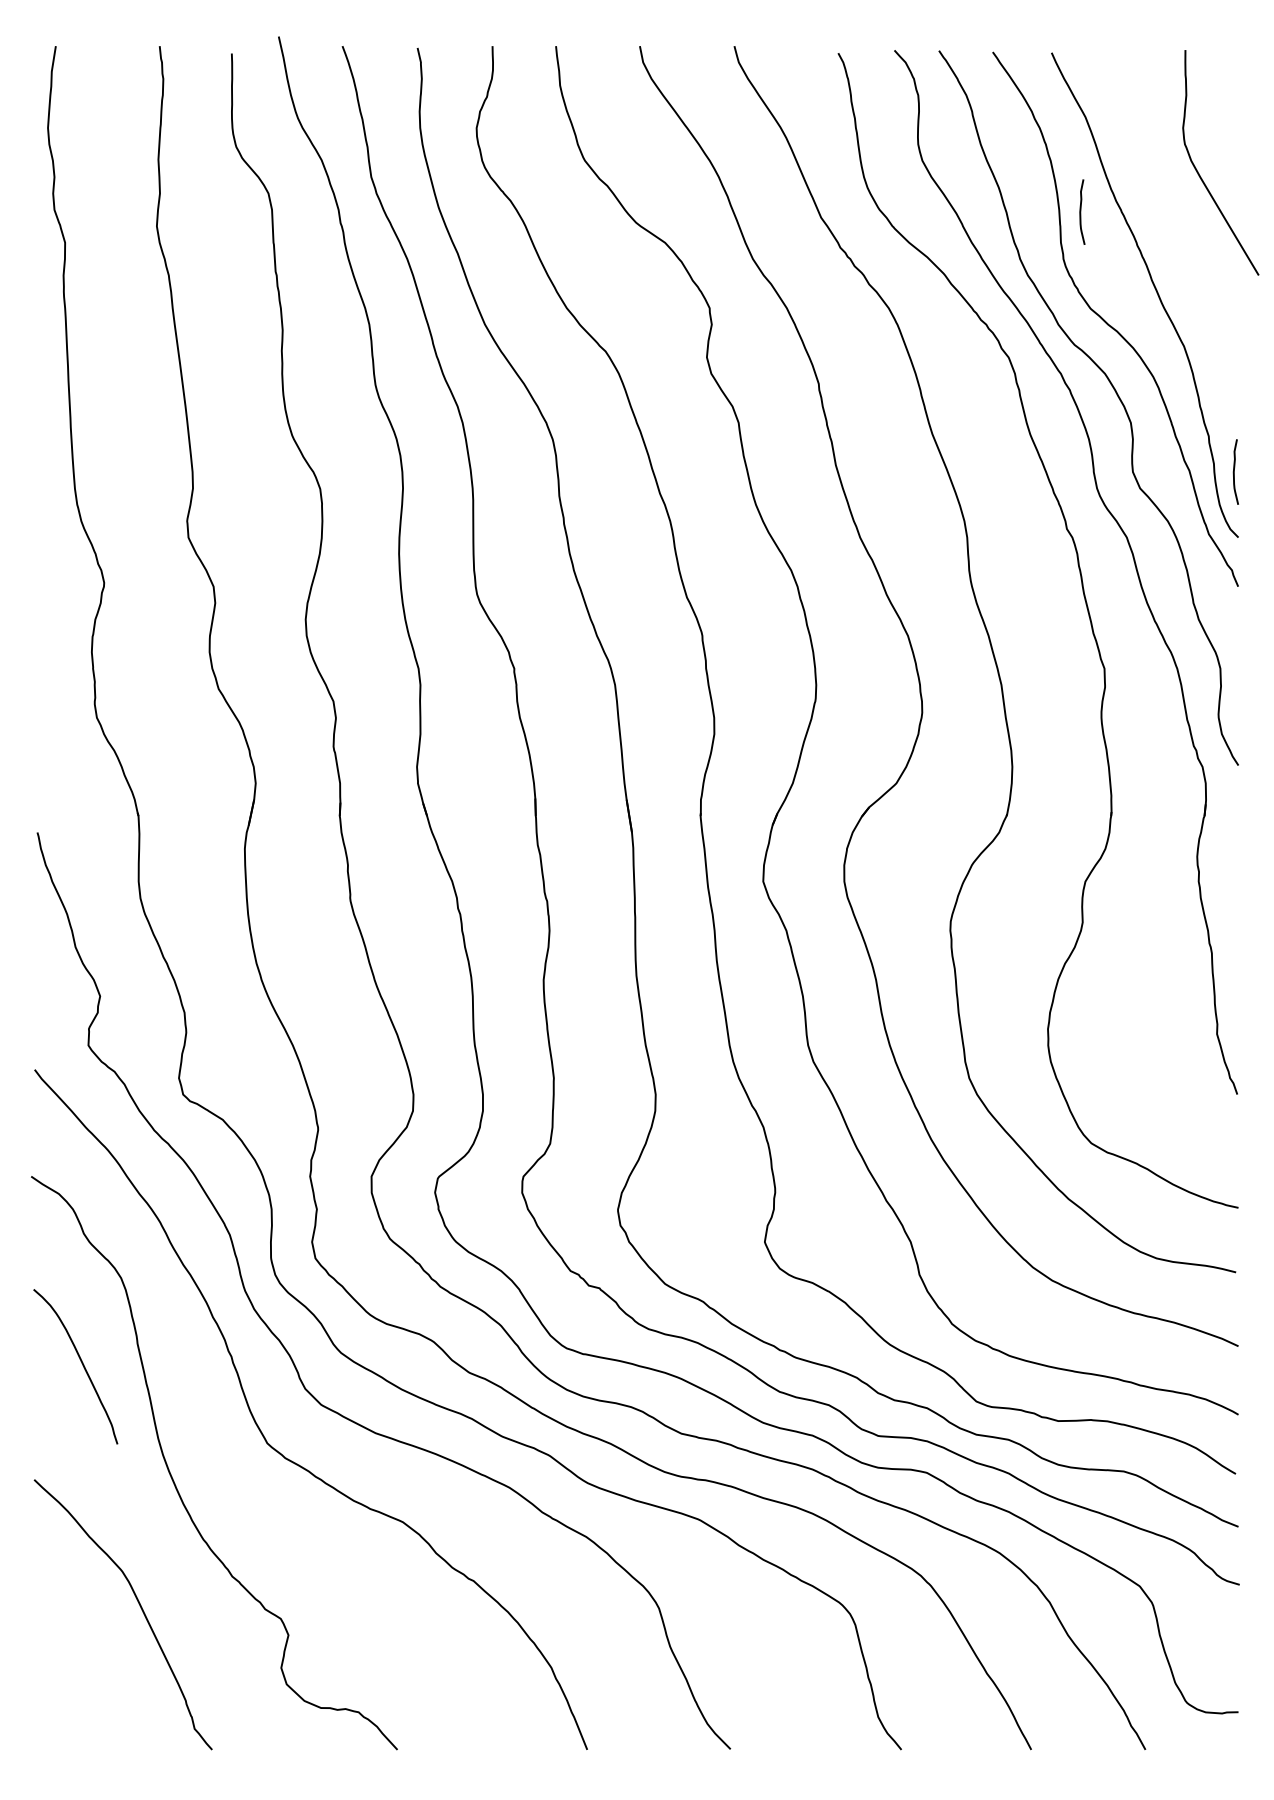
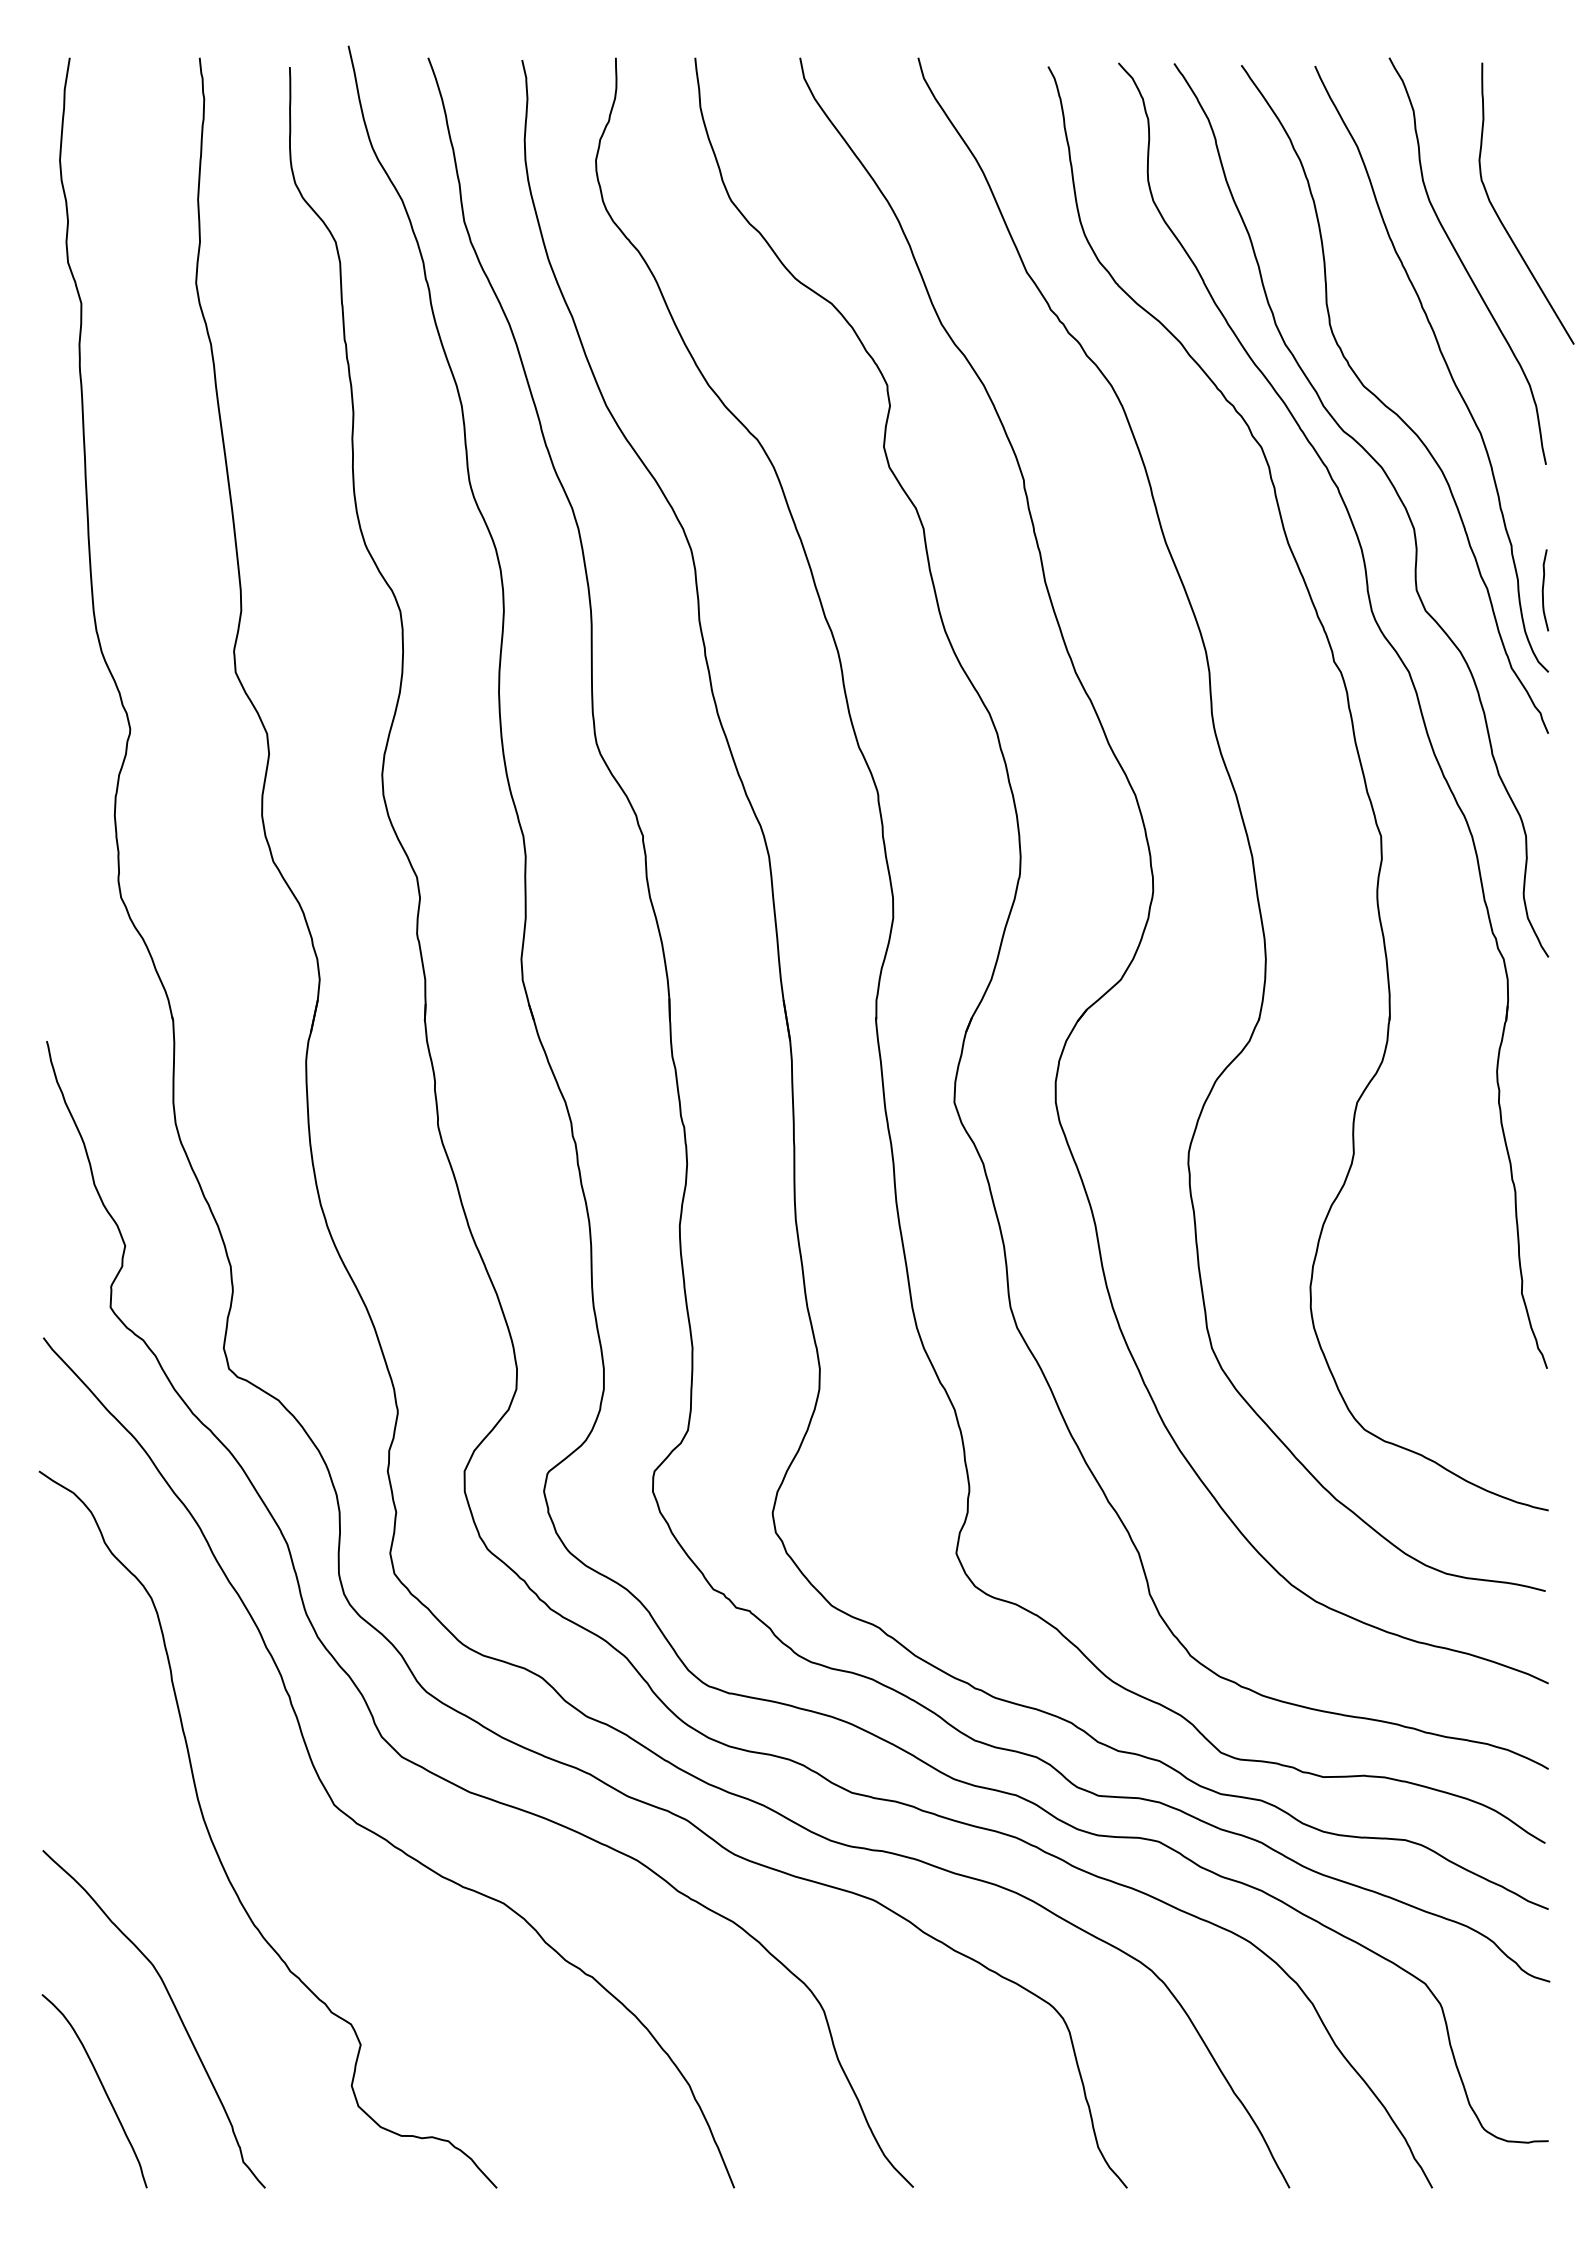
curve: (1170, 209) -> (1463, 262), added
curve: (1080, 212) -> (1351, 265), removed
curve: (82, 1364) -> (102, 2088), moved

